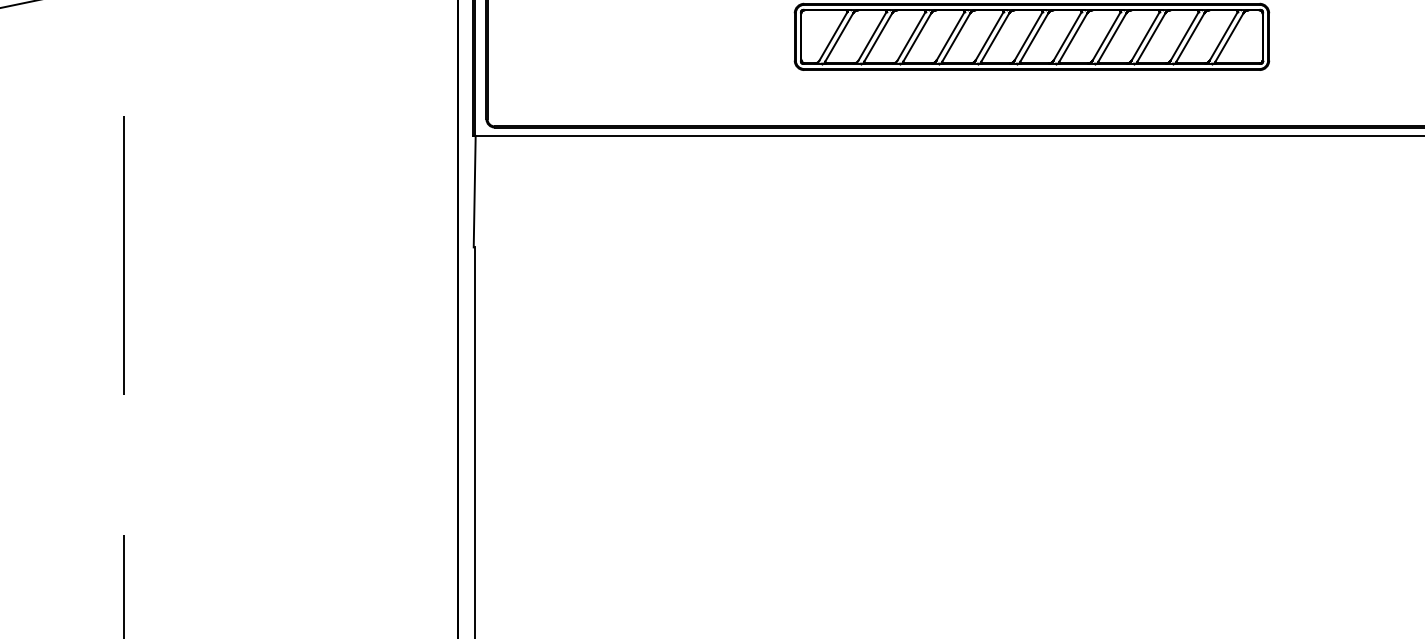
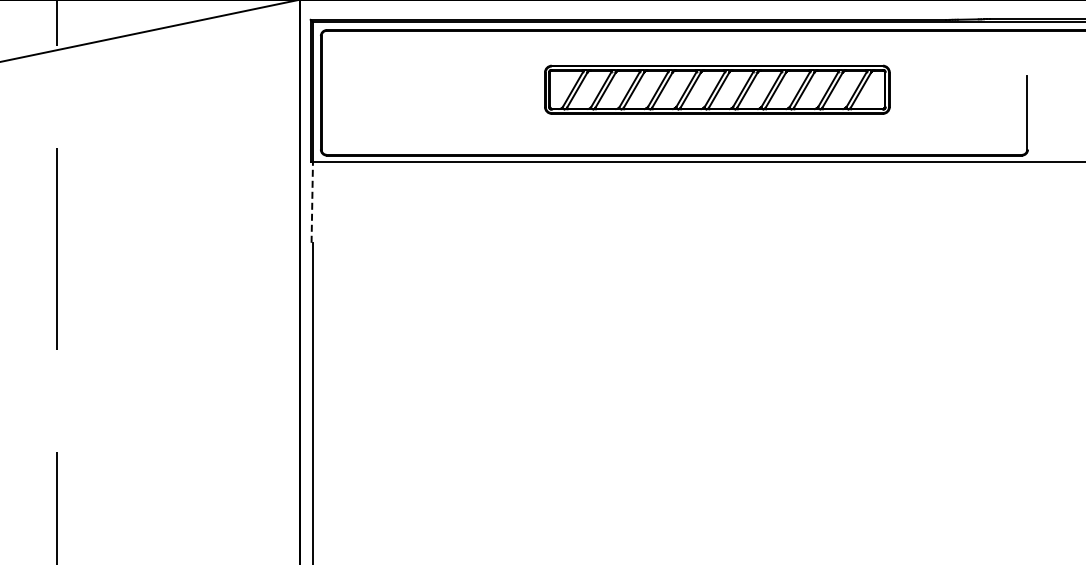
line: (475, 191) -> (312, 202), solid -> dashed

